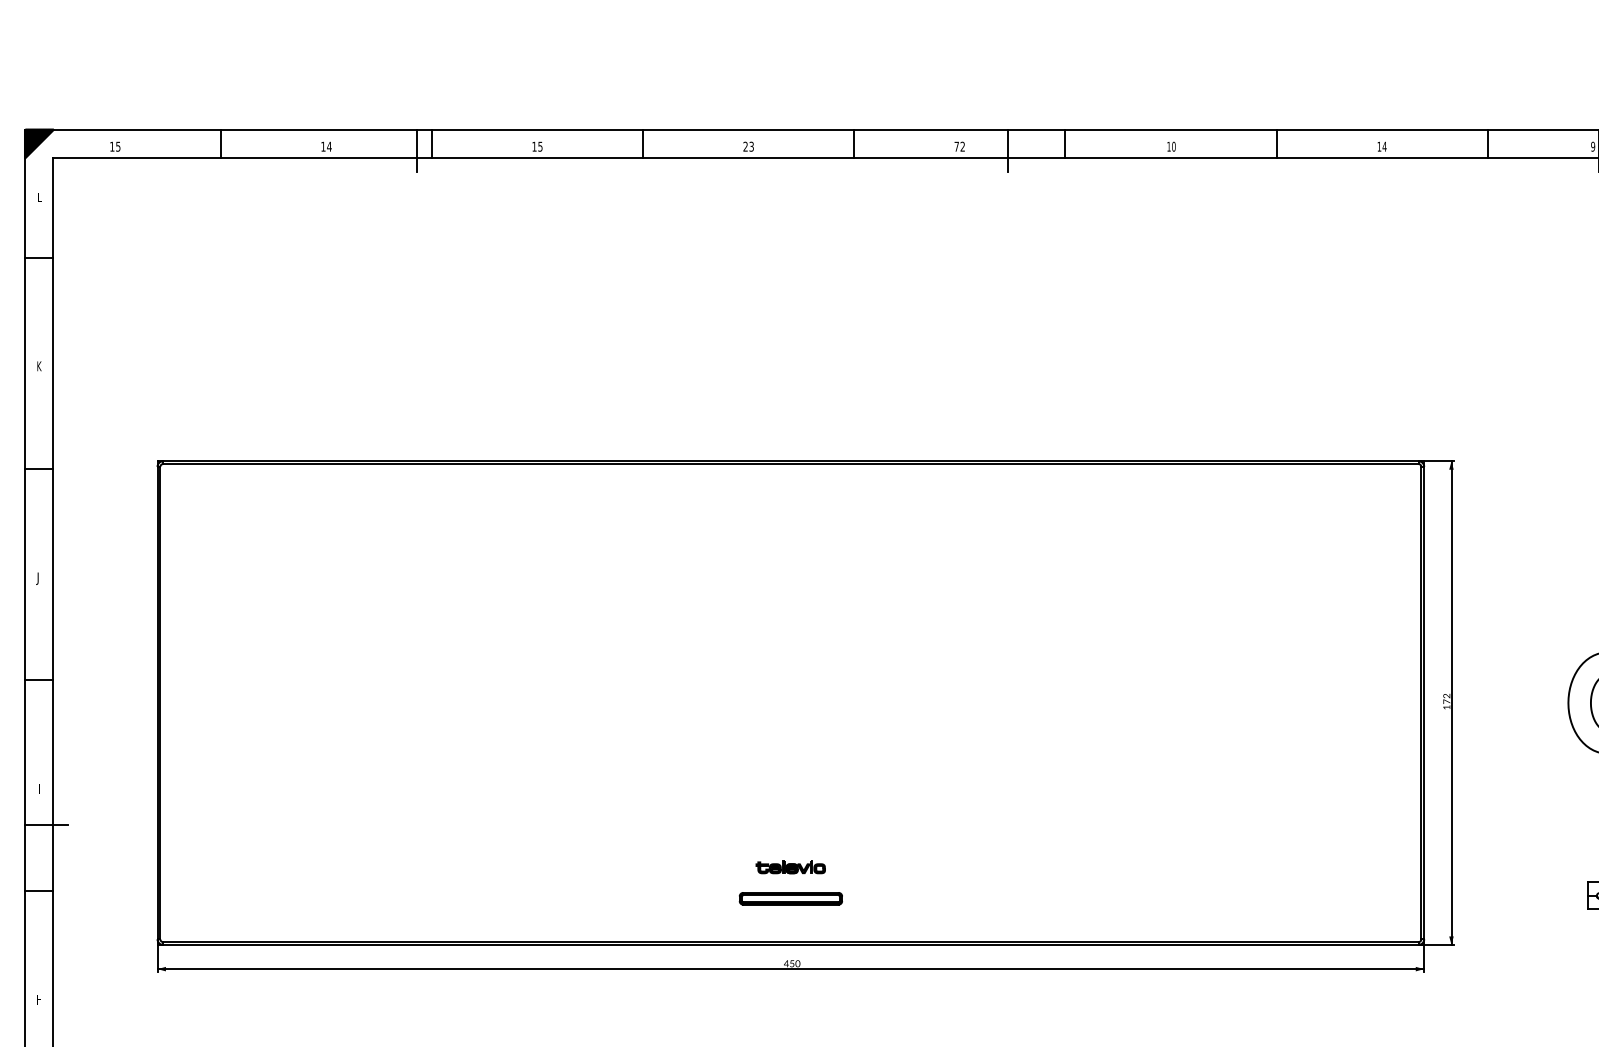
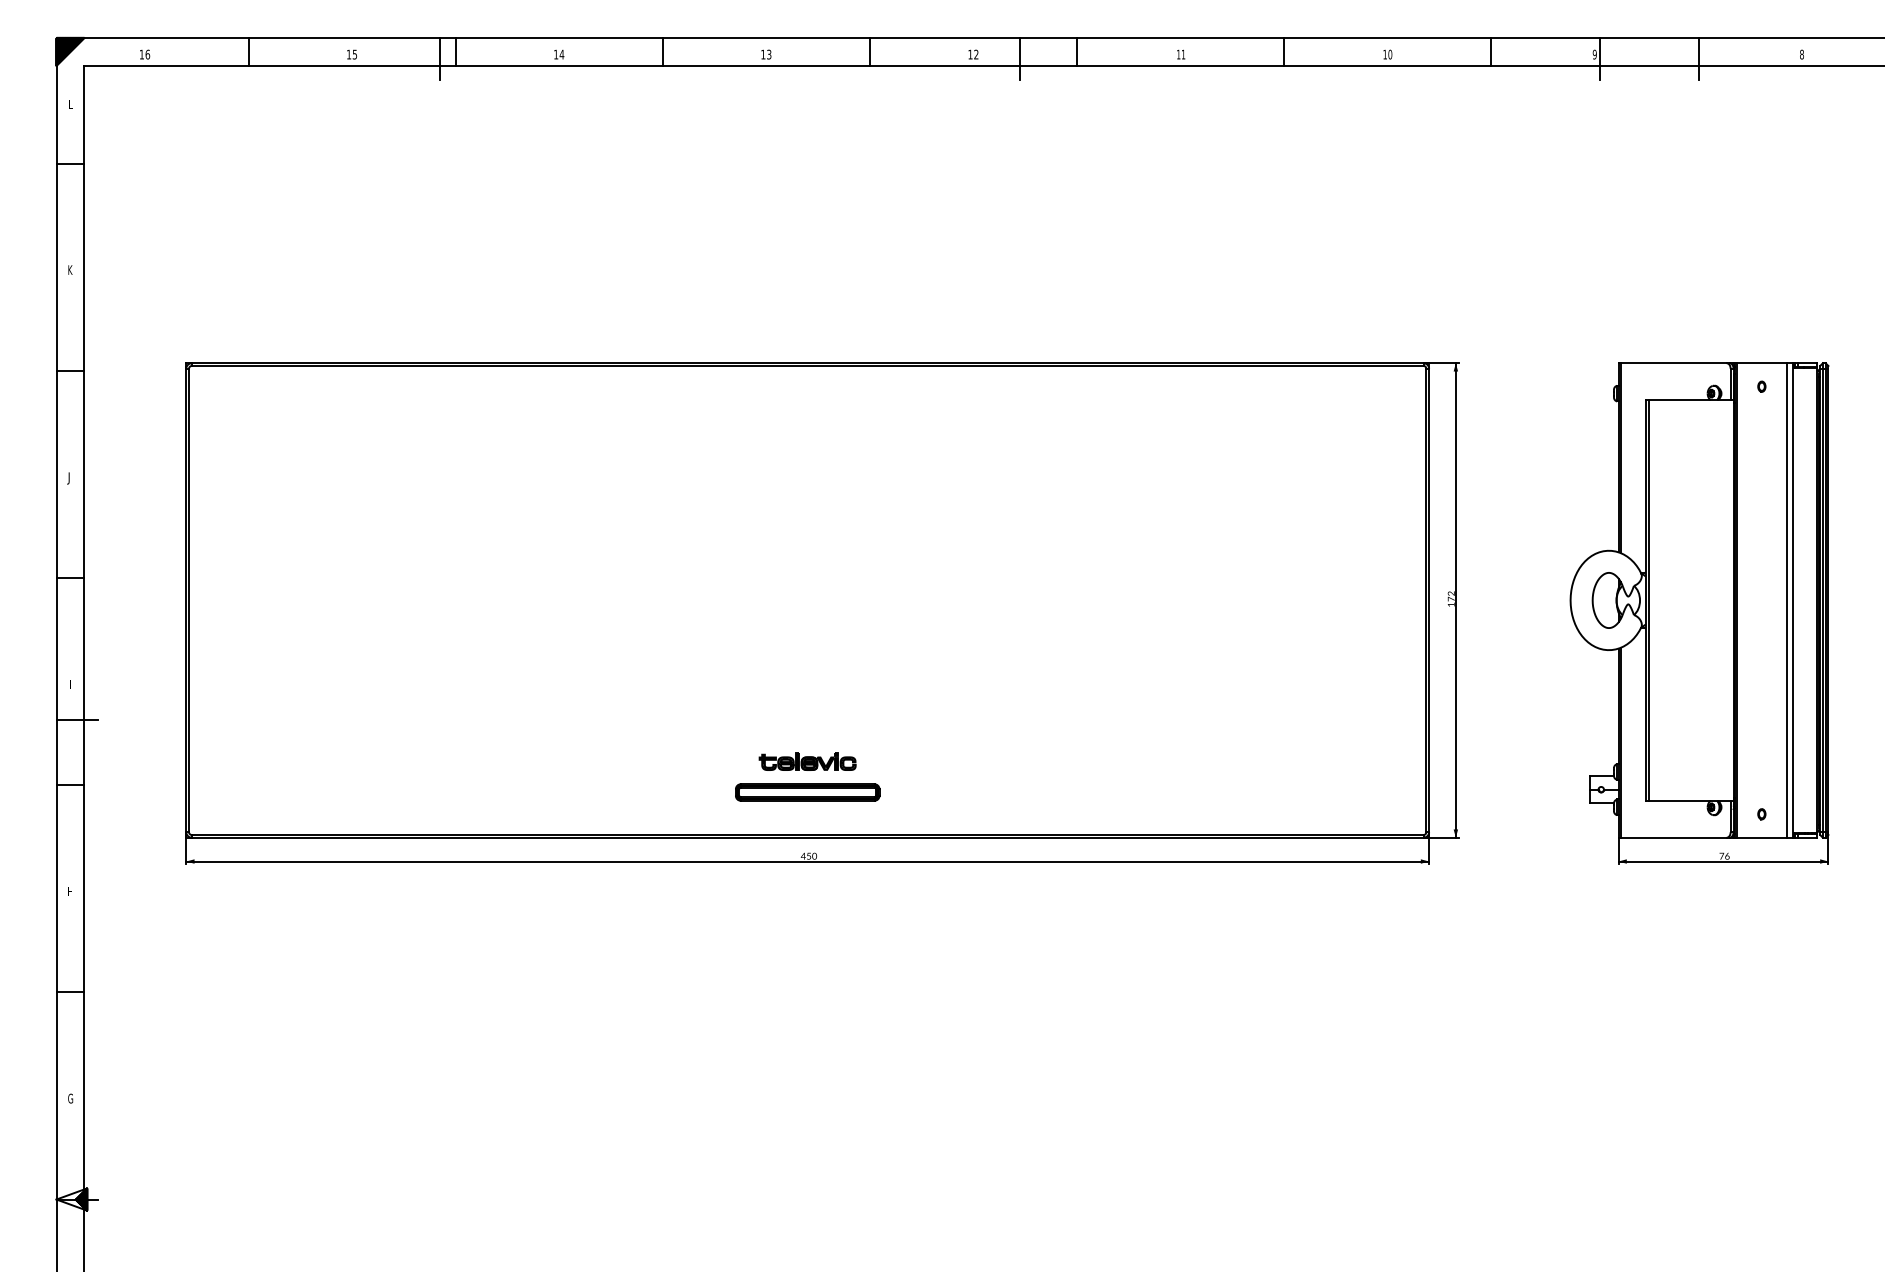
text: (117, 146) -> (147, 54), 15 -> 16
text: (328, 146) -> (354, 54), 14 -> 15
text: (539, 146) -> (561, 54), 15 -> 14
text: (745, 146) -> (763, 54), 23 -> 13
text: (956, 146) -> (970, 54), 72 -> 12
text: (1173, 146) -> (1183, 54), 10 -> 11
text: (1384, 146) -> (1390, 54), 14 -> 10
part: (790, 867) -> (807, 761), size x1.43
part: (790, 898) -> (807, 792), size x1.43

